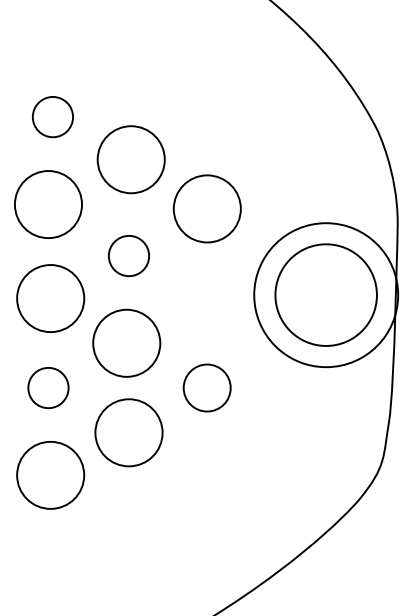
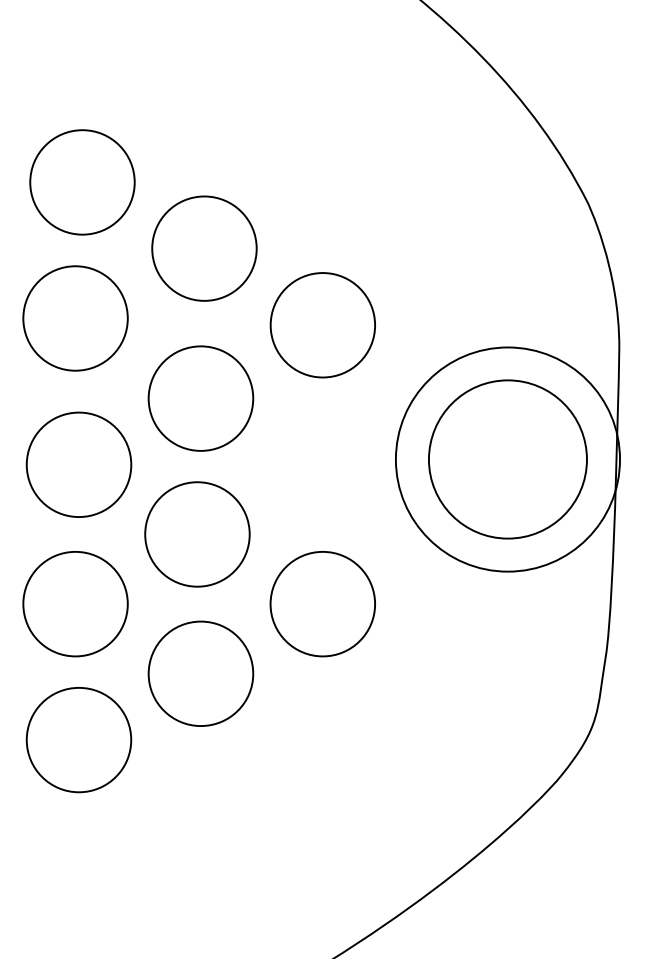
part: (52, 116) -> (81, 181), size x1.67
part: (128, 255) -> (200, 397), size x1.67
part: (48, 387) -> (75, 603), size x1.67
part: (206, 387) -> (321, 603), size x1.43

